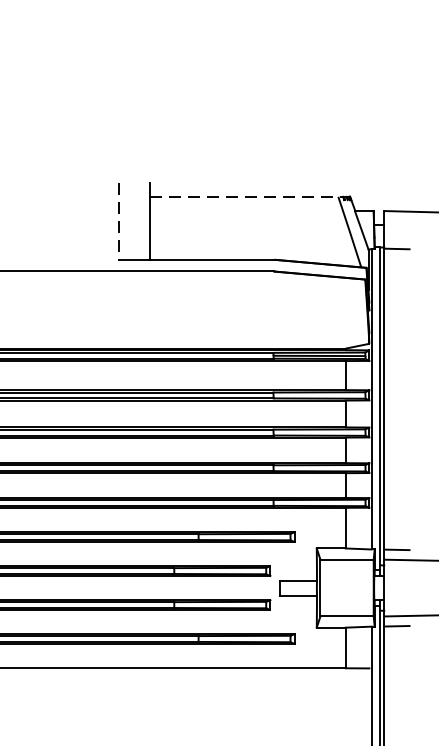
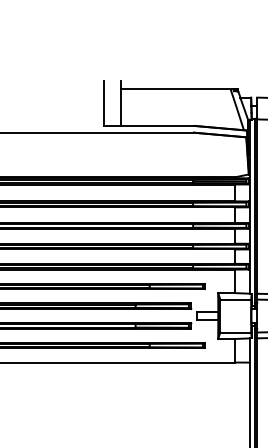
line: (250, 197) -> (179, 89), dashed -> solid
line: (118, 222) -> (103, 104), dashed -> solid

